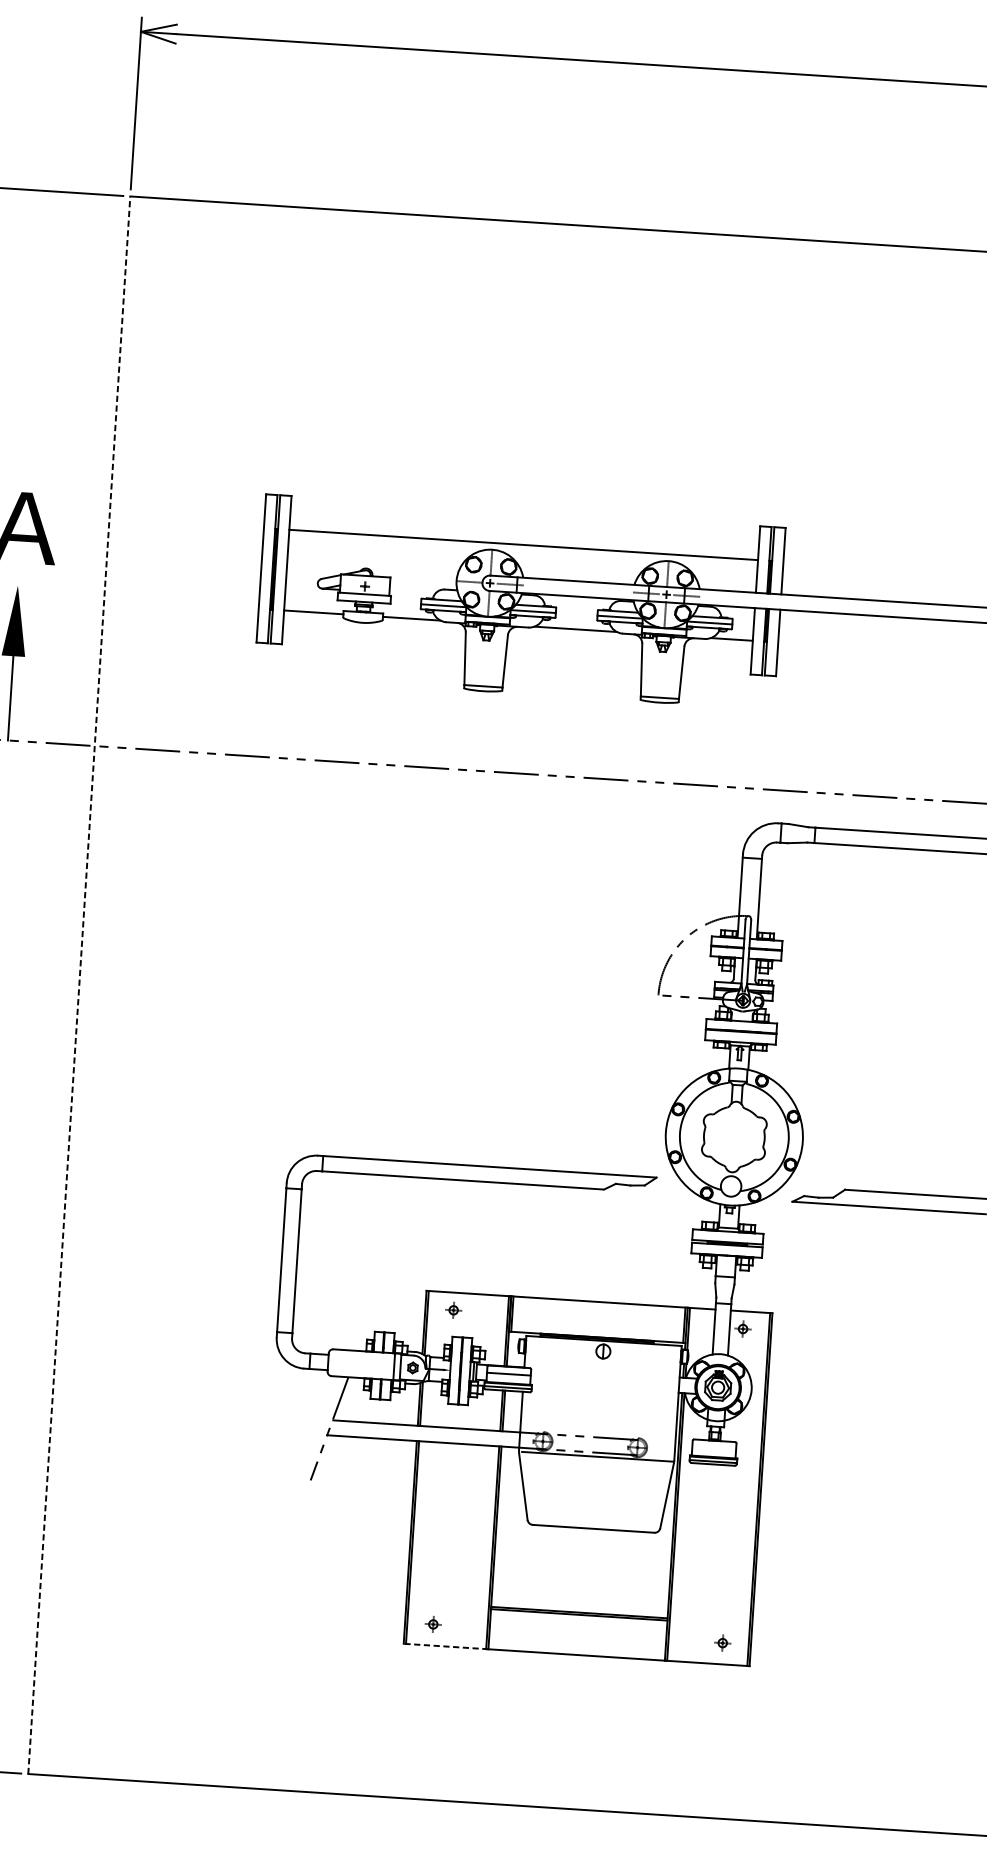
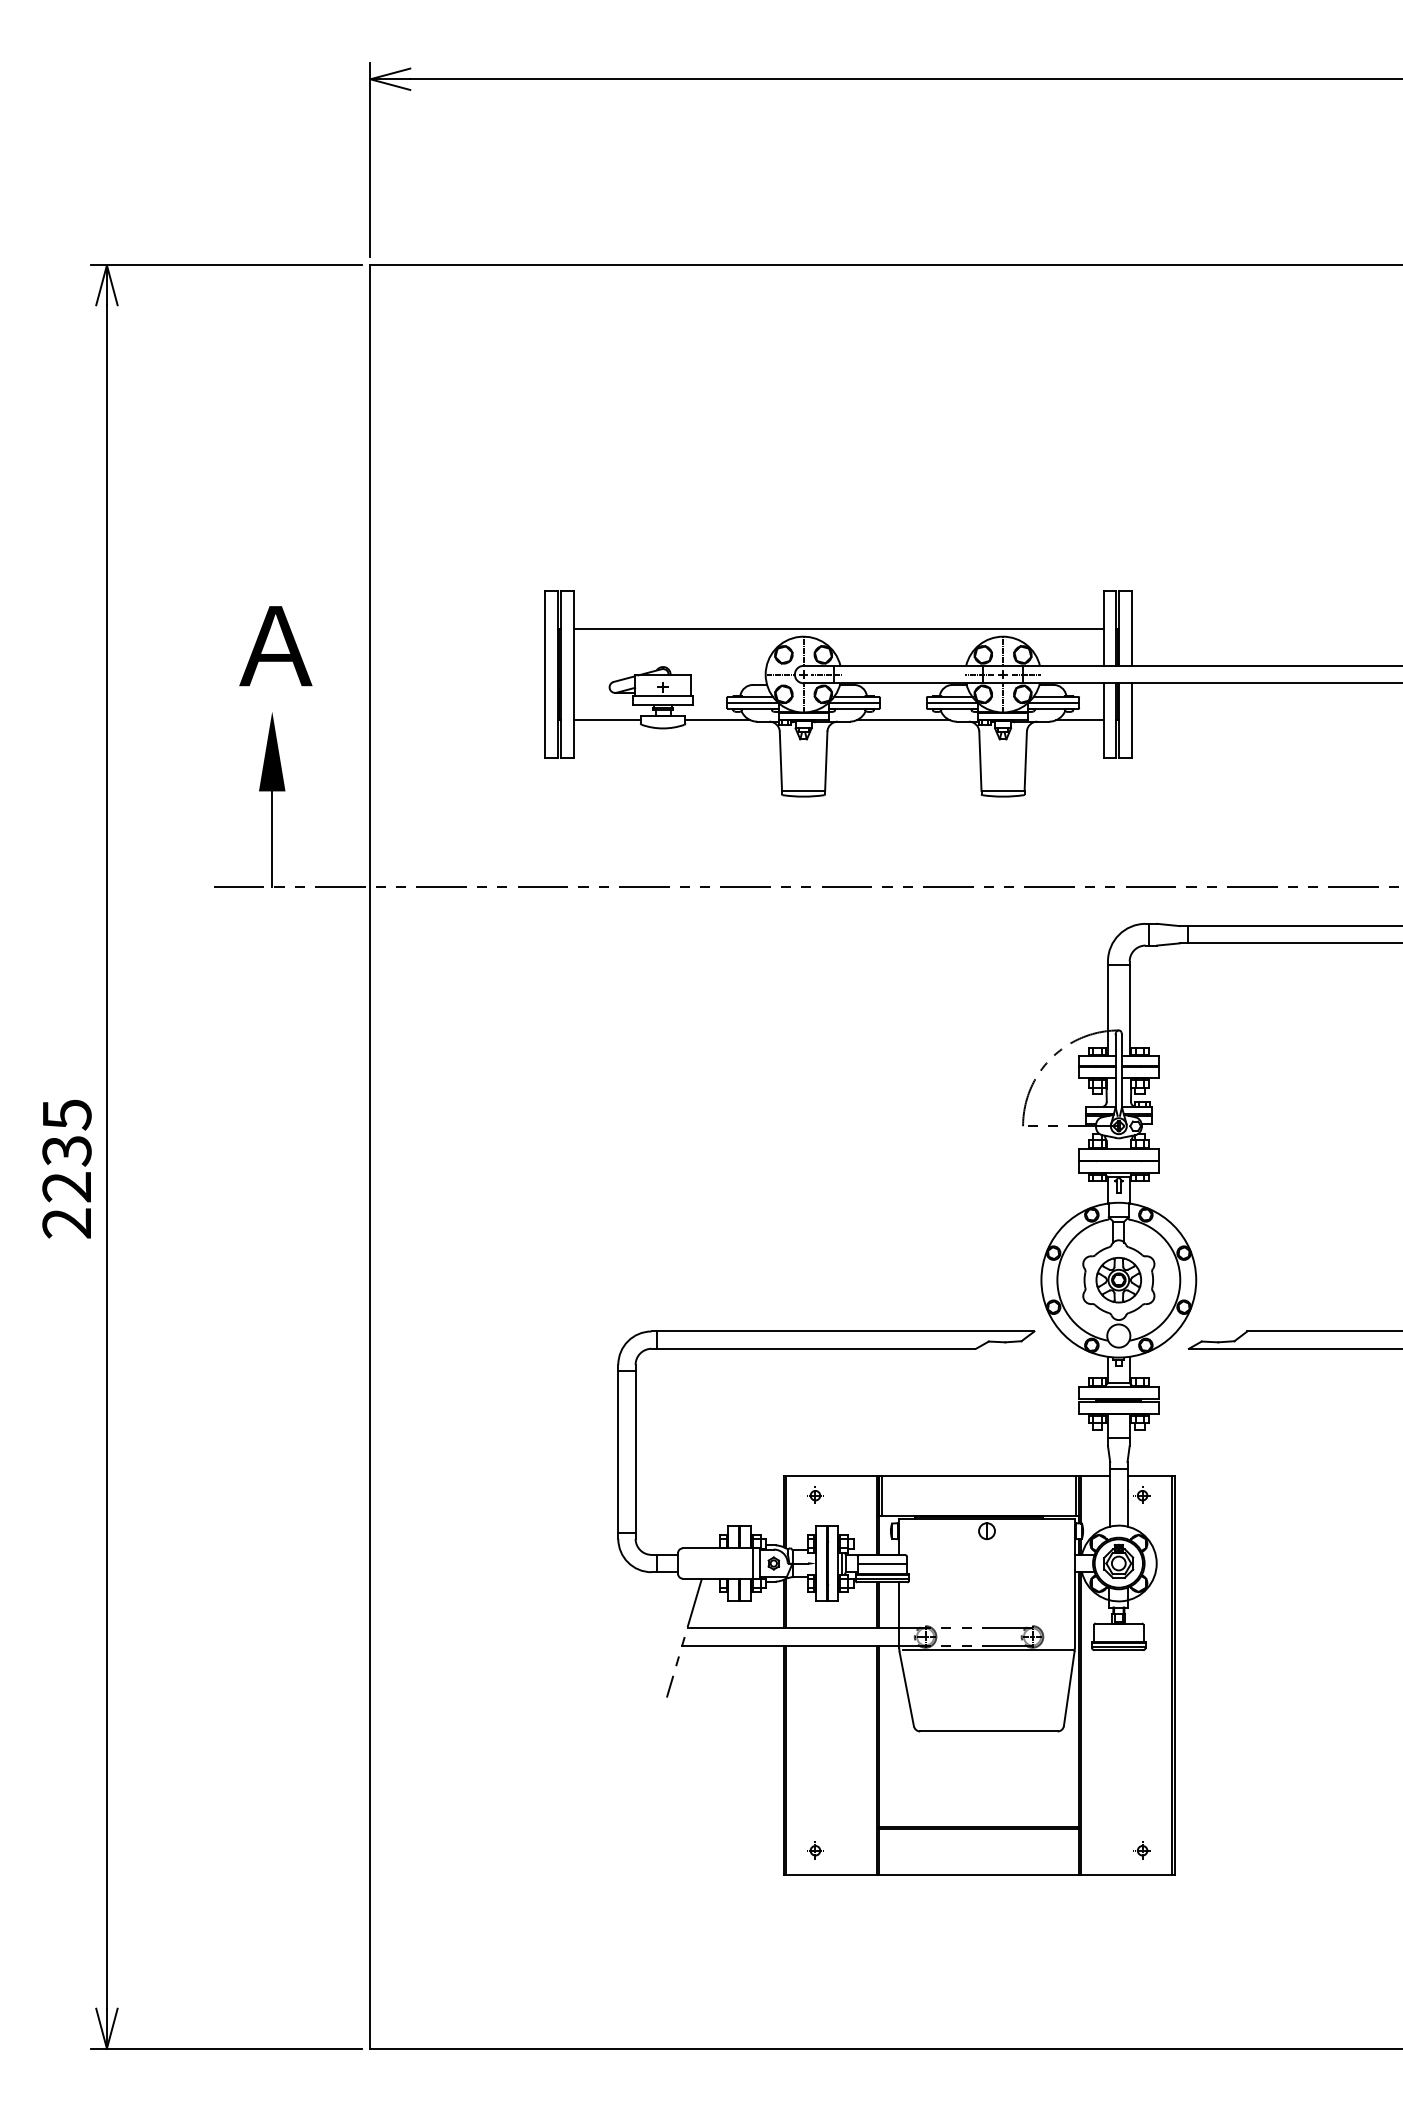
line: (79, 985) -> (370, 1157), dashed -> solid
part: (734, 1137) -> (1118, 1280), added
line: (446, 1646) -> (831, 1874), dashed -> solid

